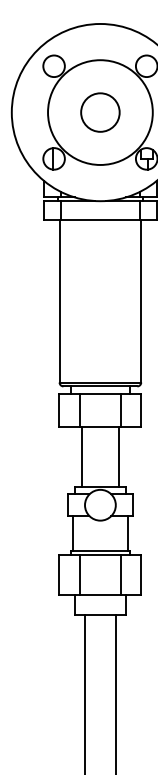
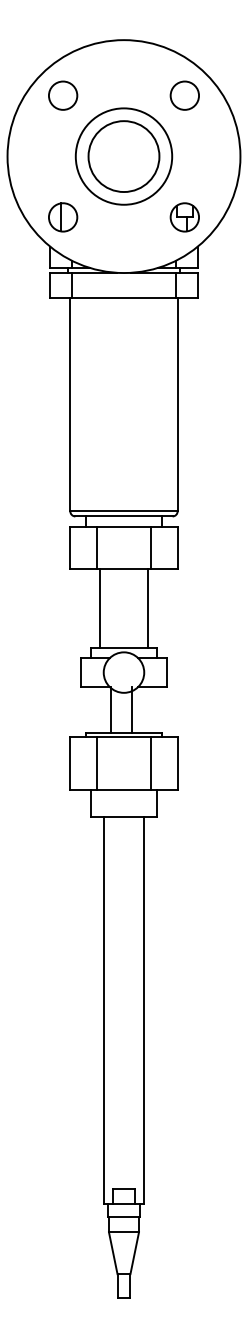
circle: (100, 112) -> (123, 156), size x0.7
circle: (100, 112) -> (123, 156), size x1.4
line: (73, 533) -> (111, 709), moved
line: (127, 533) -> (131, 709), moved

